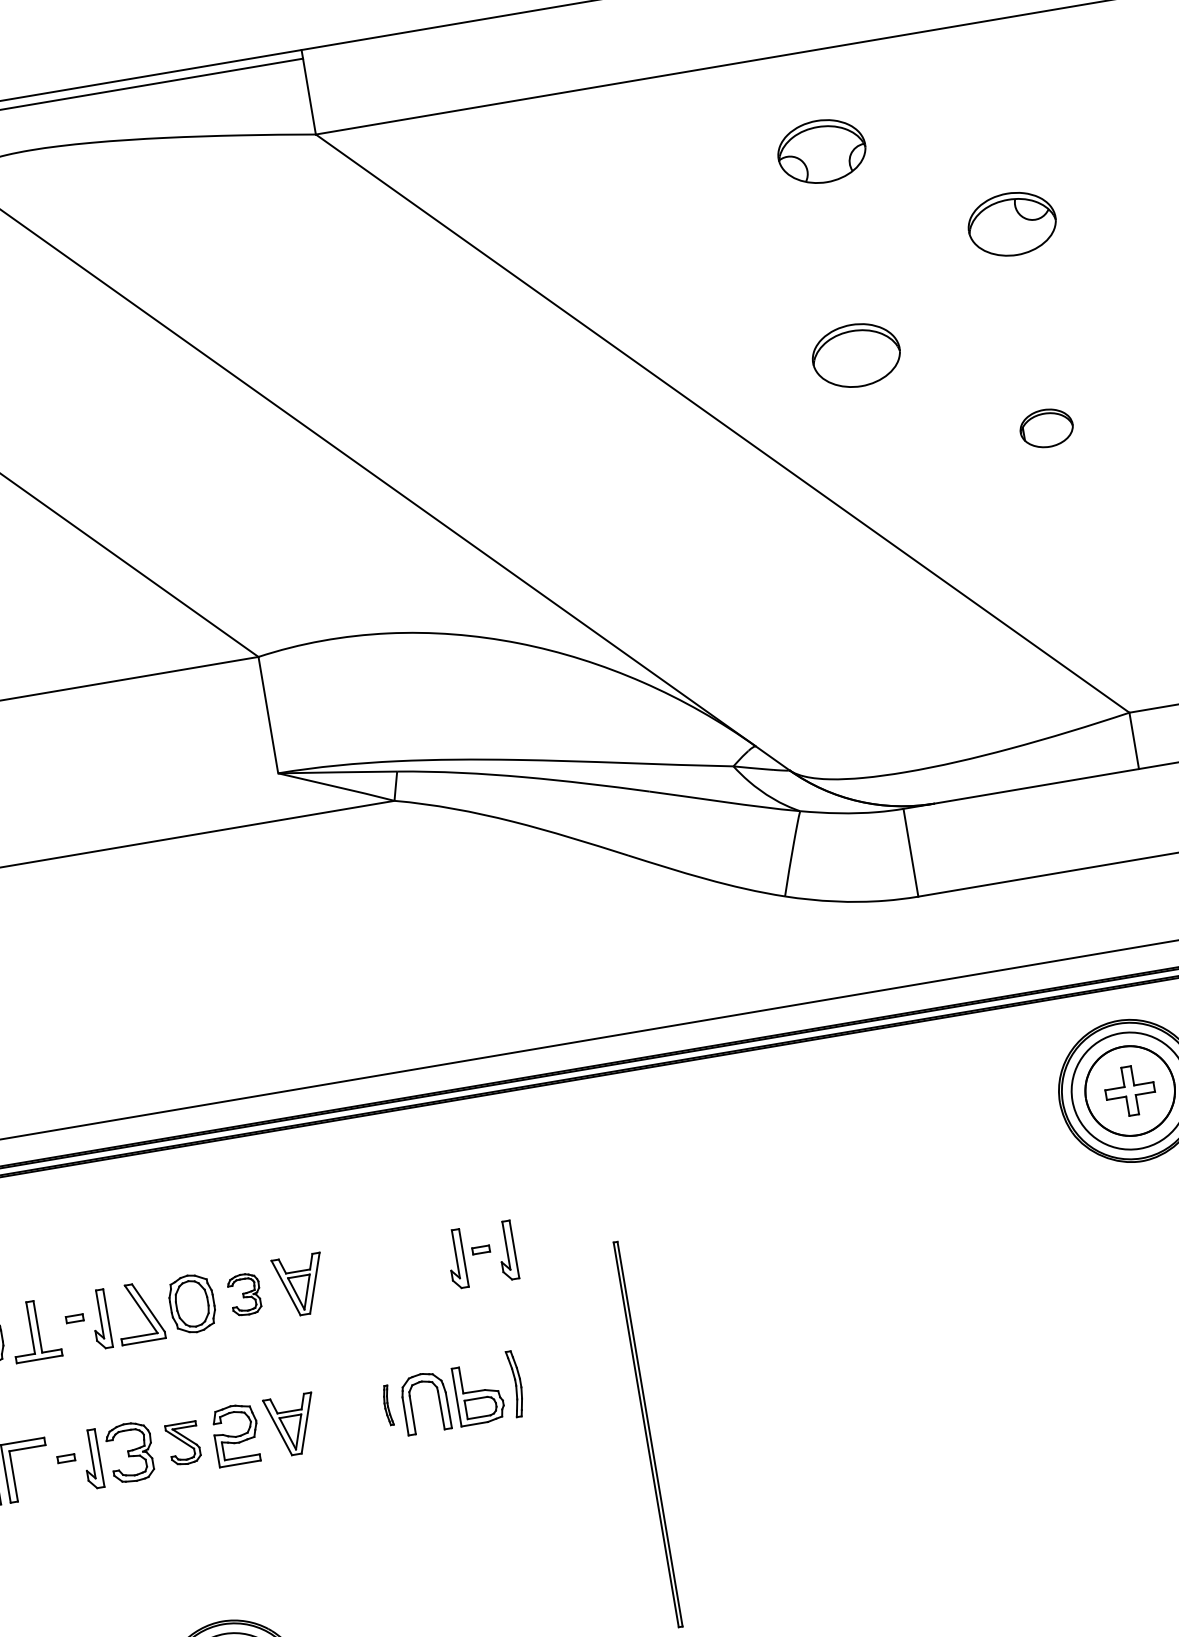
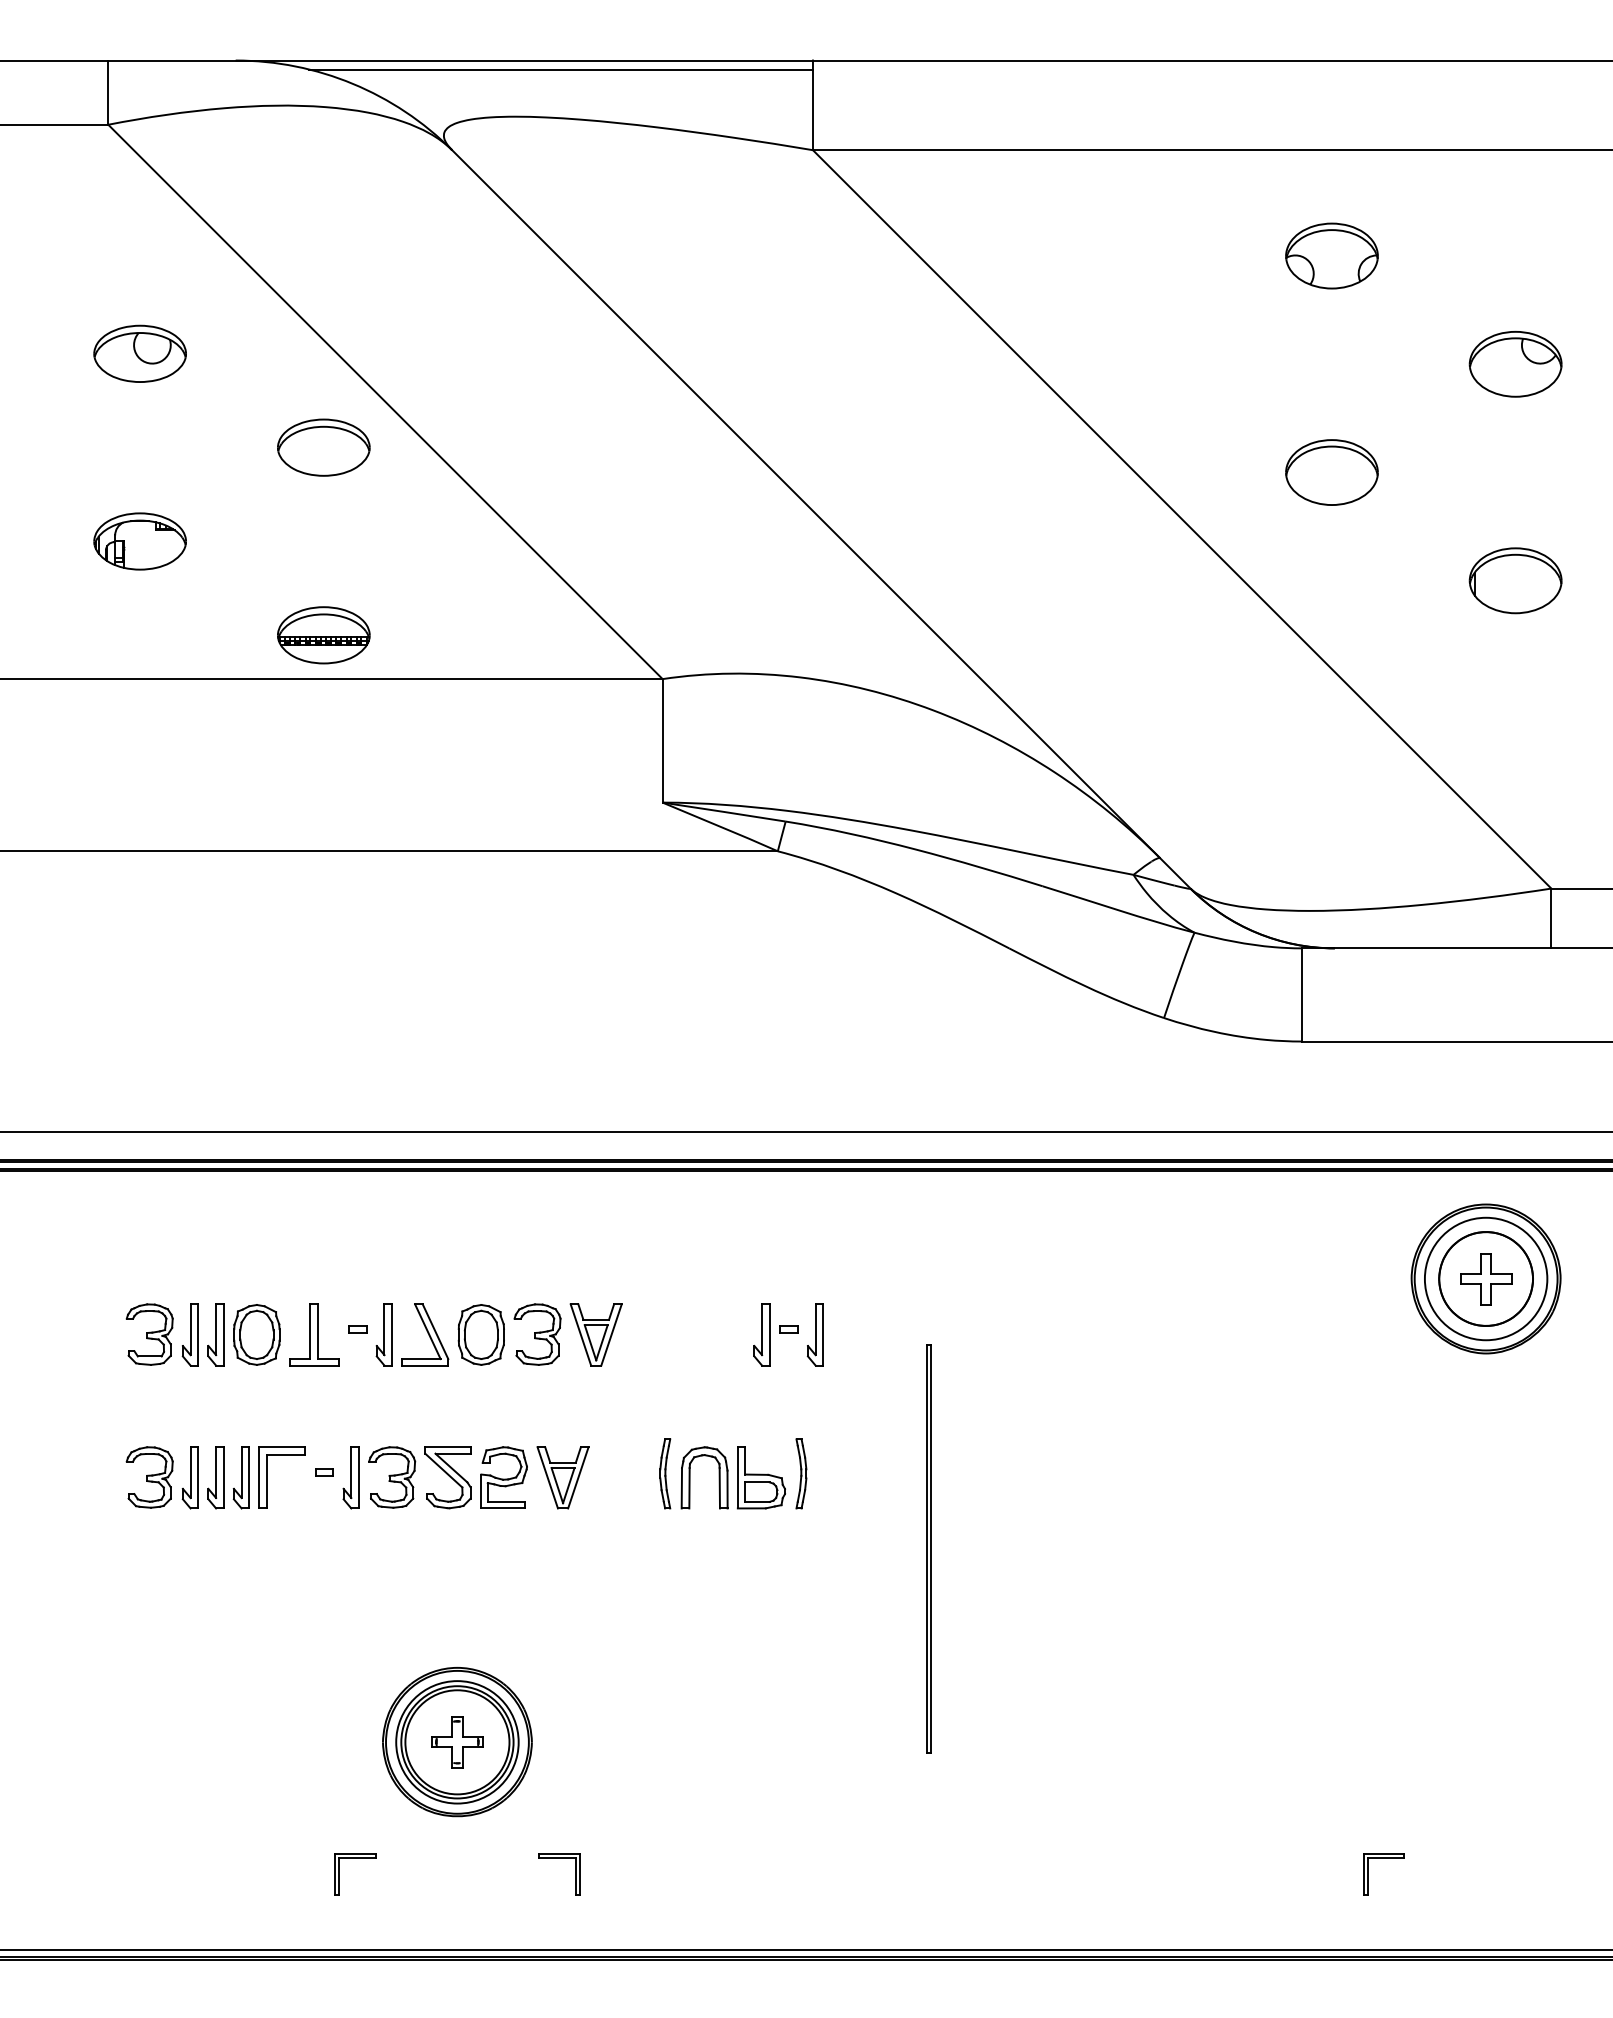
part: (1046, 428) -> (1515, 580), size x1.67
part: (245, 1294) -> (537, 1334), size x1.43
part: (387, 1405) -> (665, 1473), size x1.67
part: (183, 1443) -> (447, 1477), size x1.43

